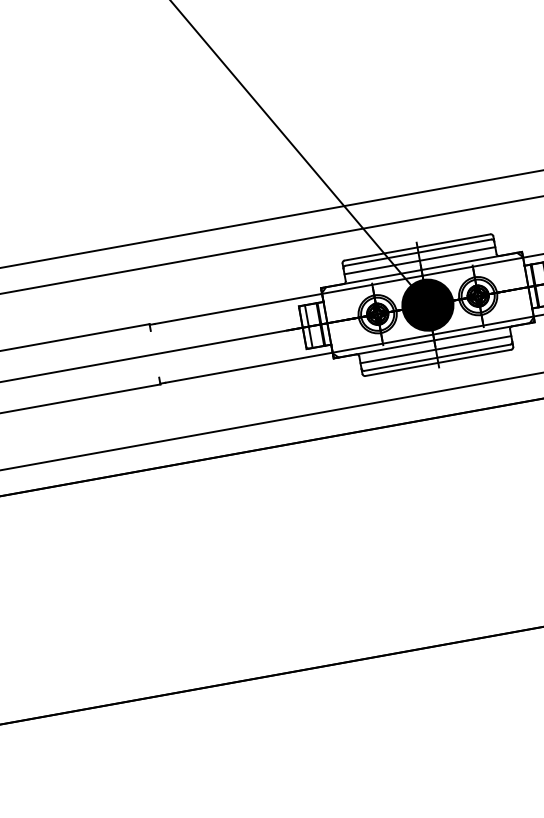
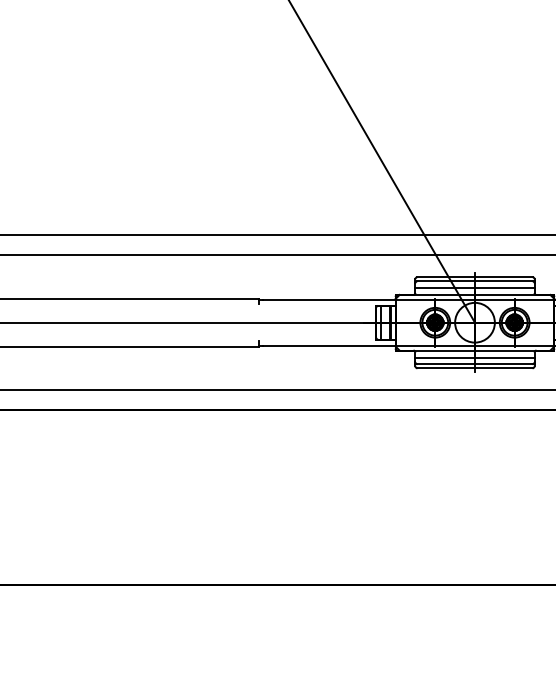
fill: (427, 304) -> (474, 322), removed

